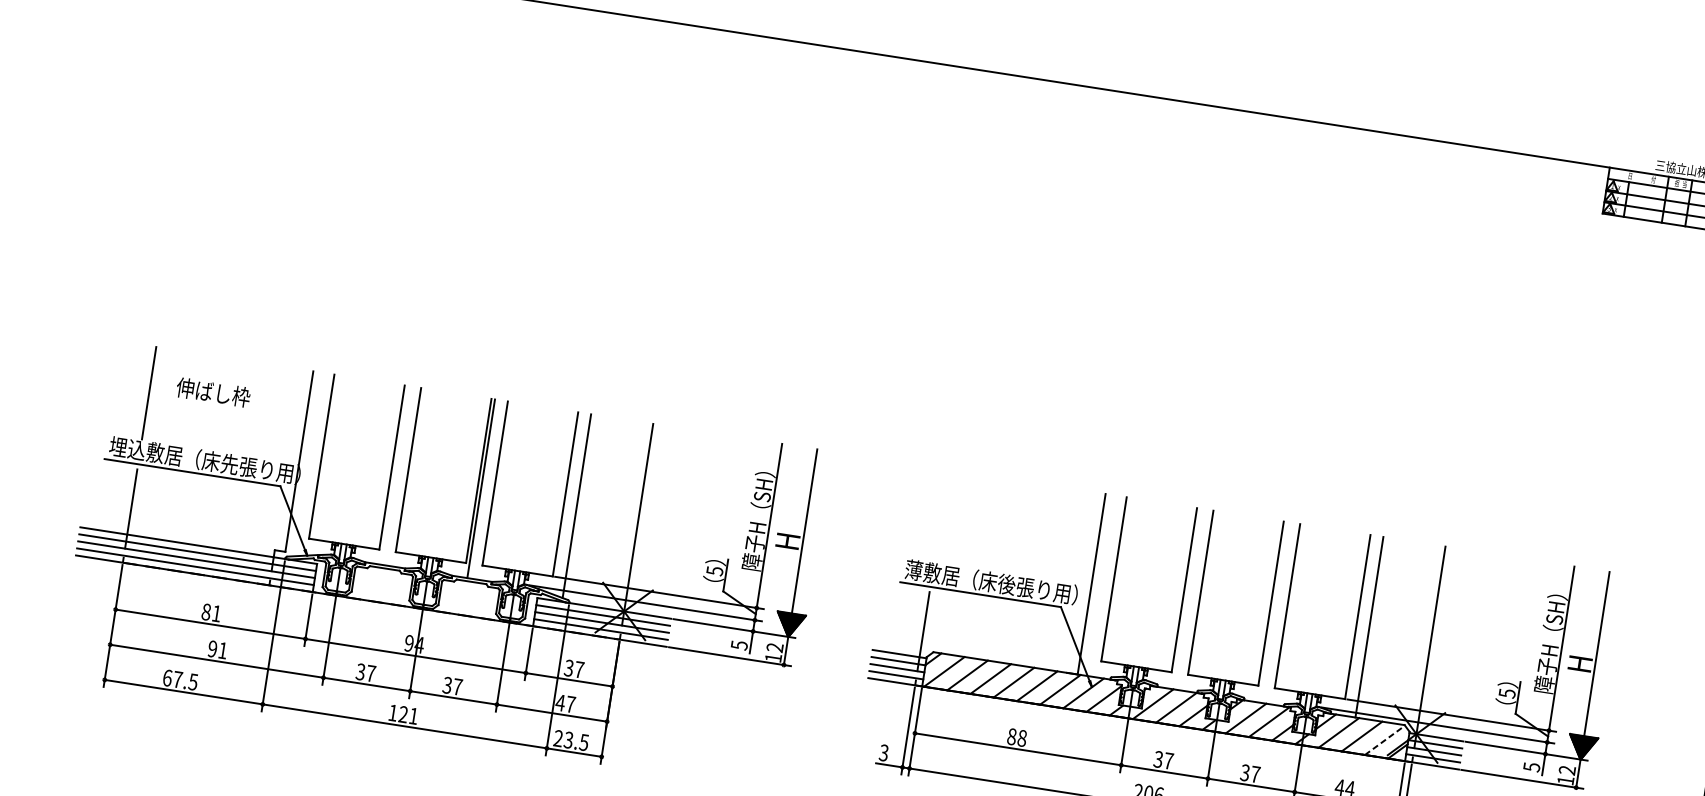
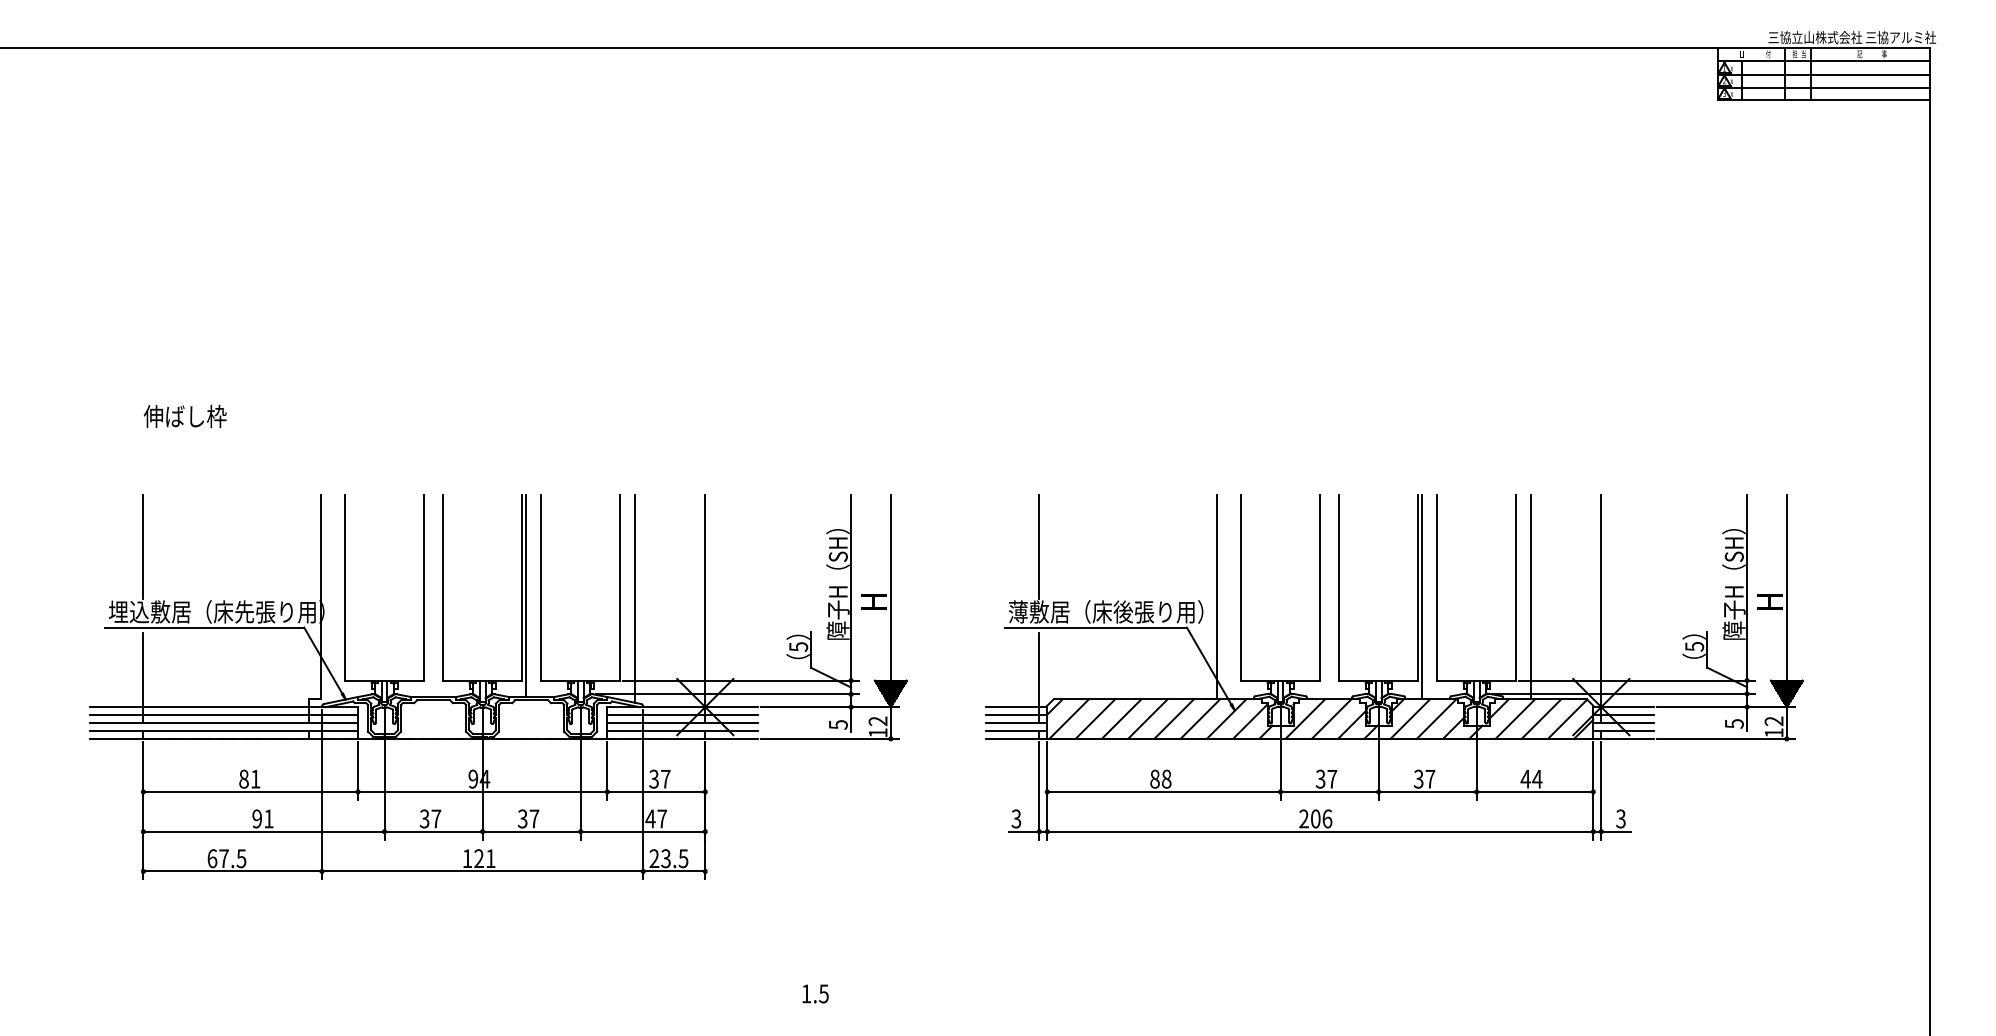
text: (213, 392) -> (185, 416), moved
line: (941, 516) -> (1039, 547), added
line: (1273, 612) -> (1422, 597), added
line: (1384, 740) -> (1567, 719), dashed -> solid

